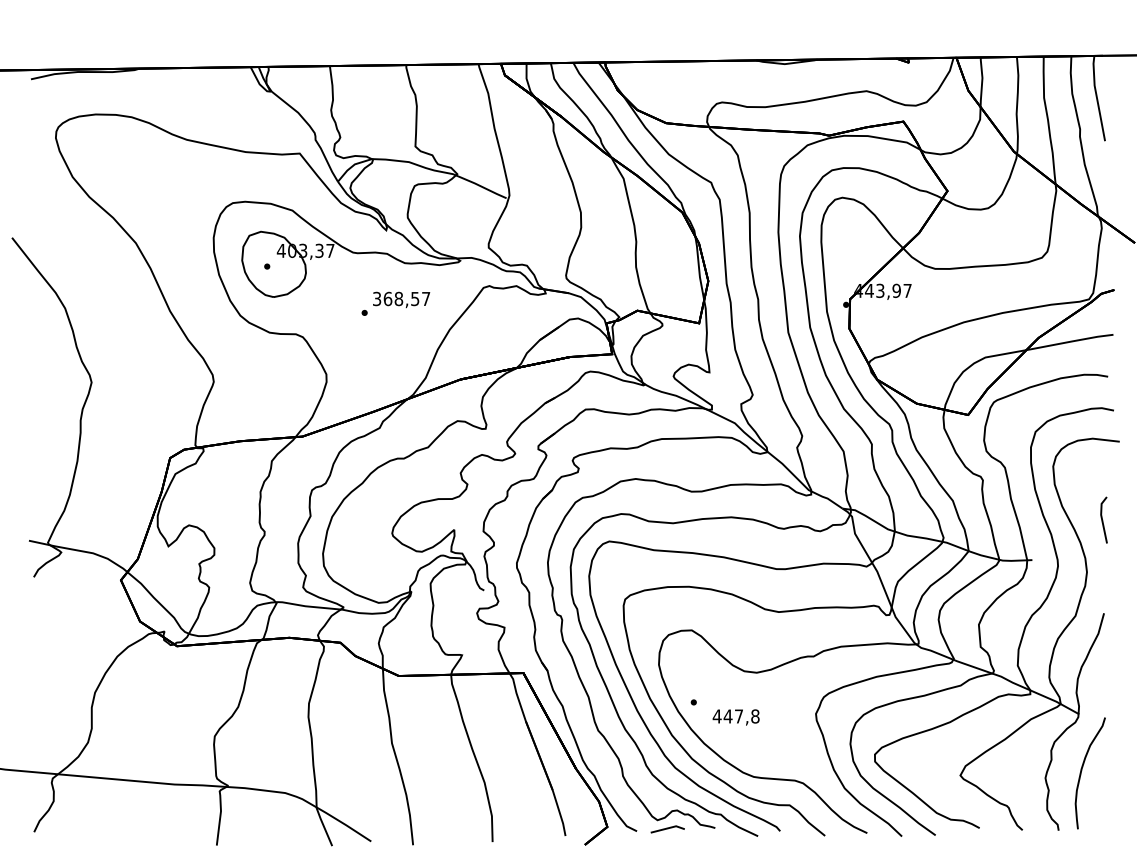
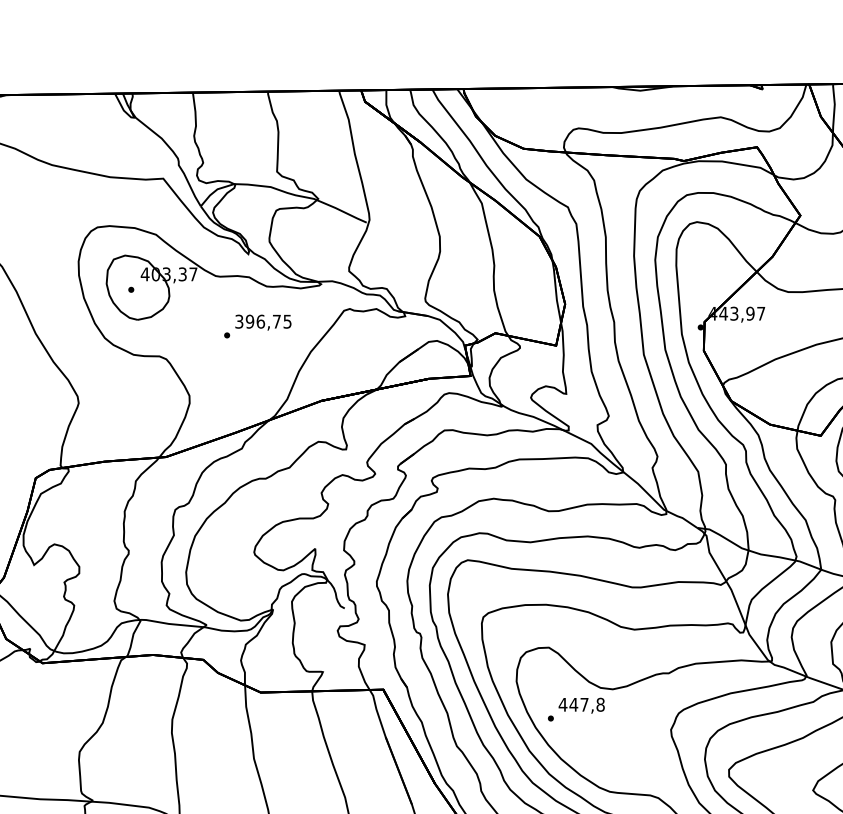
text: (406, 298) -> (268, 321), 368,57 -> 396,75
text: (735, 717) -> (581, 705), moved

